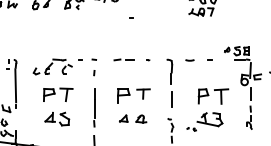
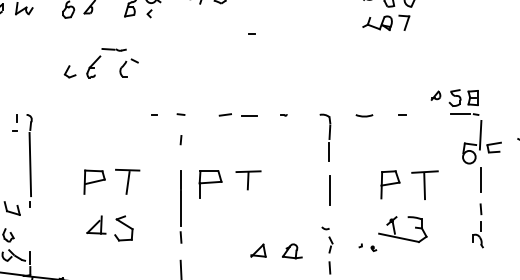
part: (52, 66) -> (100, 62), moved
part: (133, 95) -> (229, 183), moved
part: (133, 118) -> (277, 250), moved

